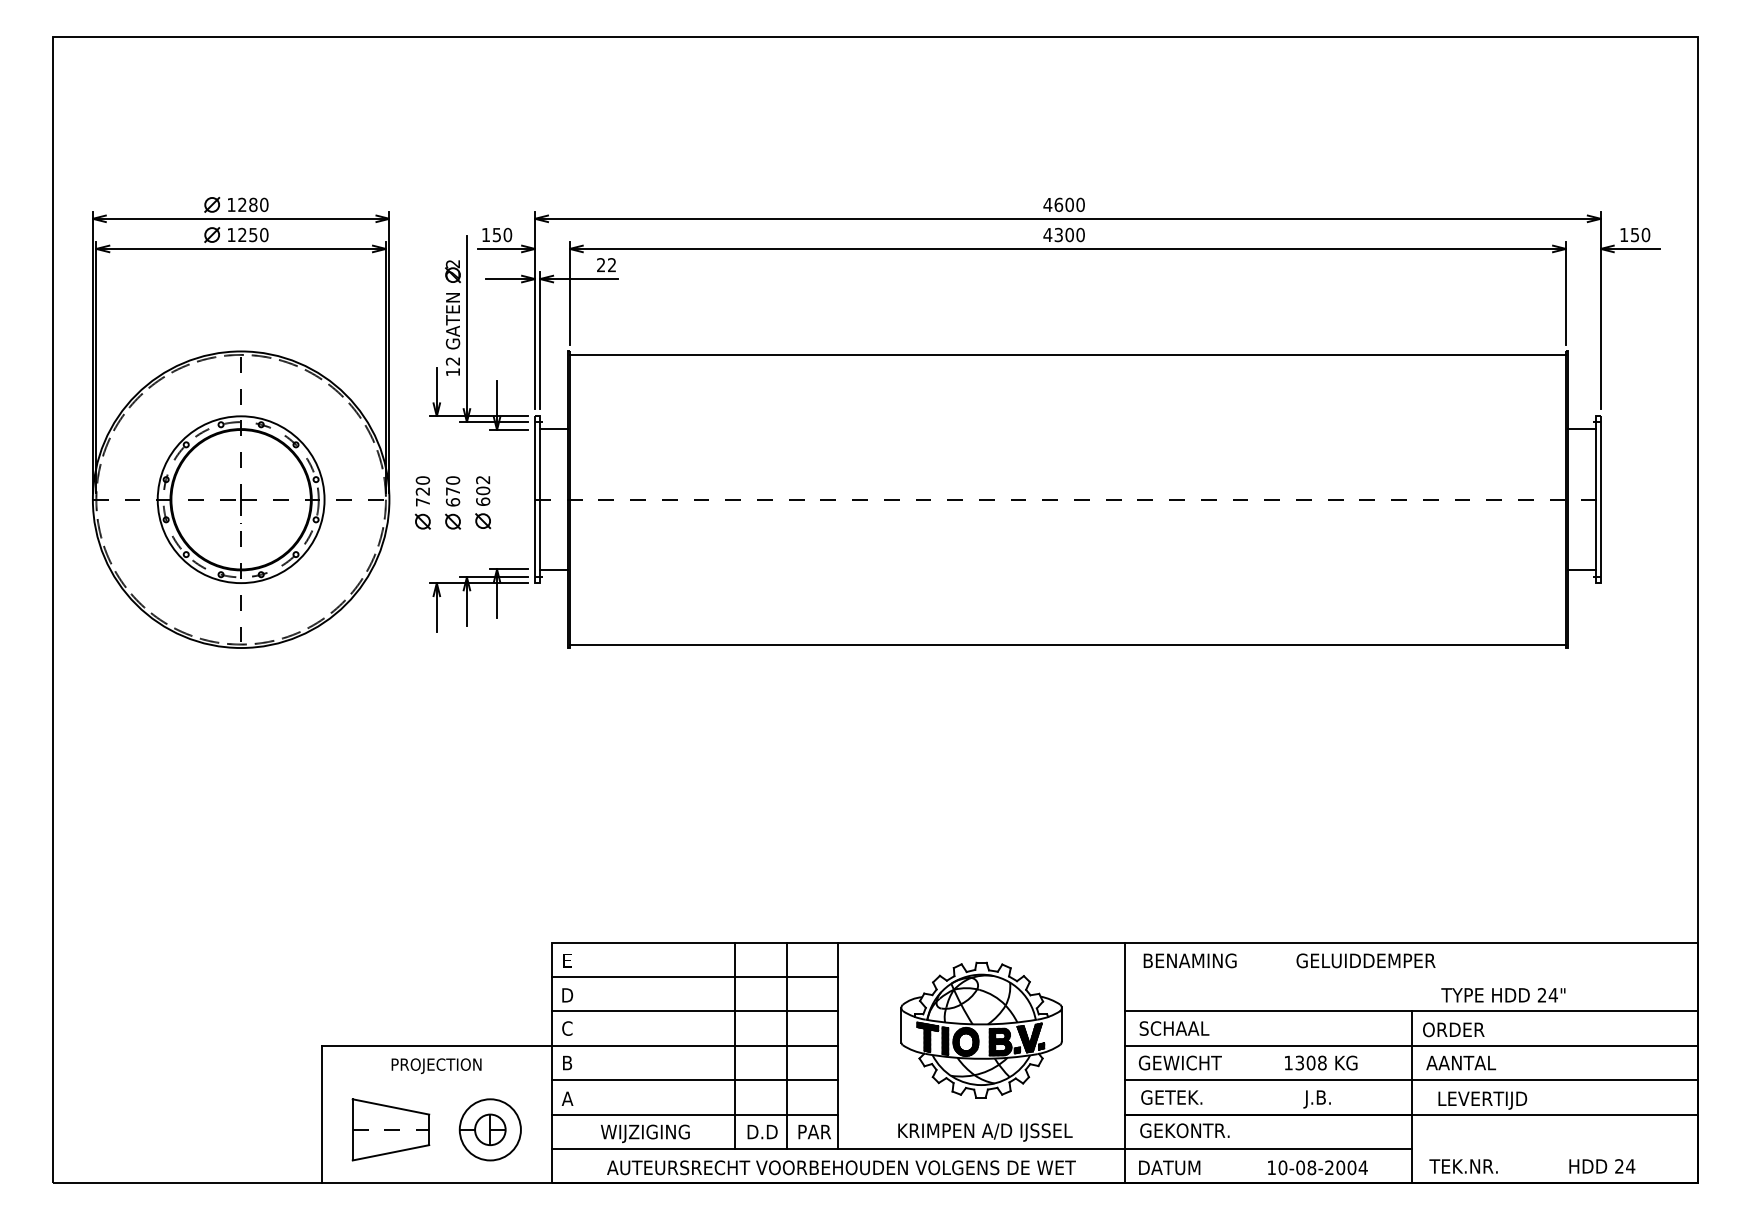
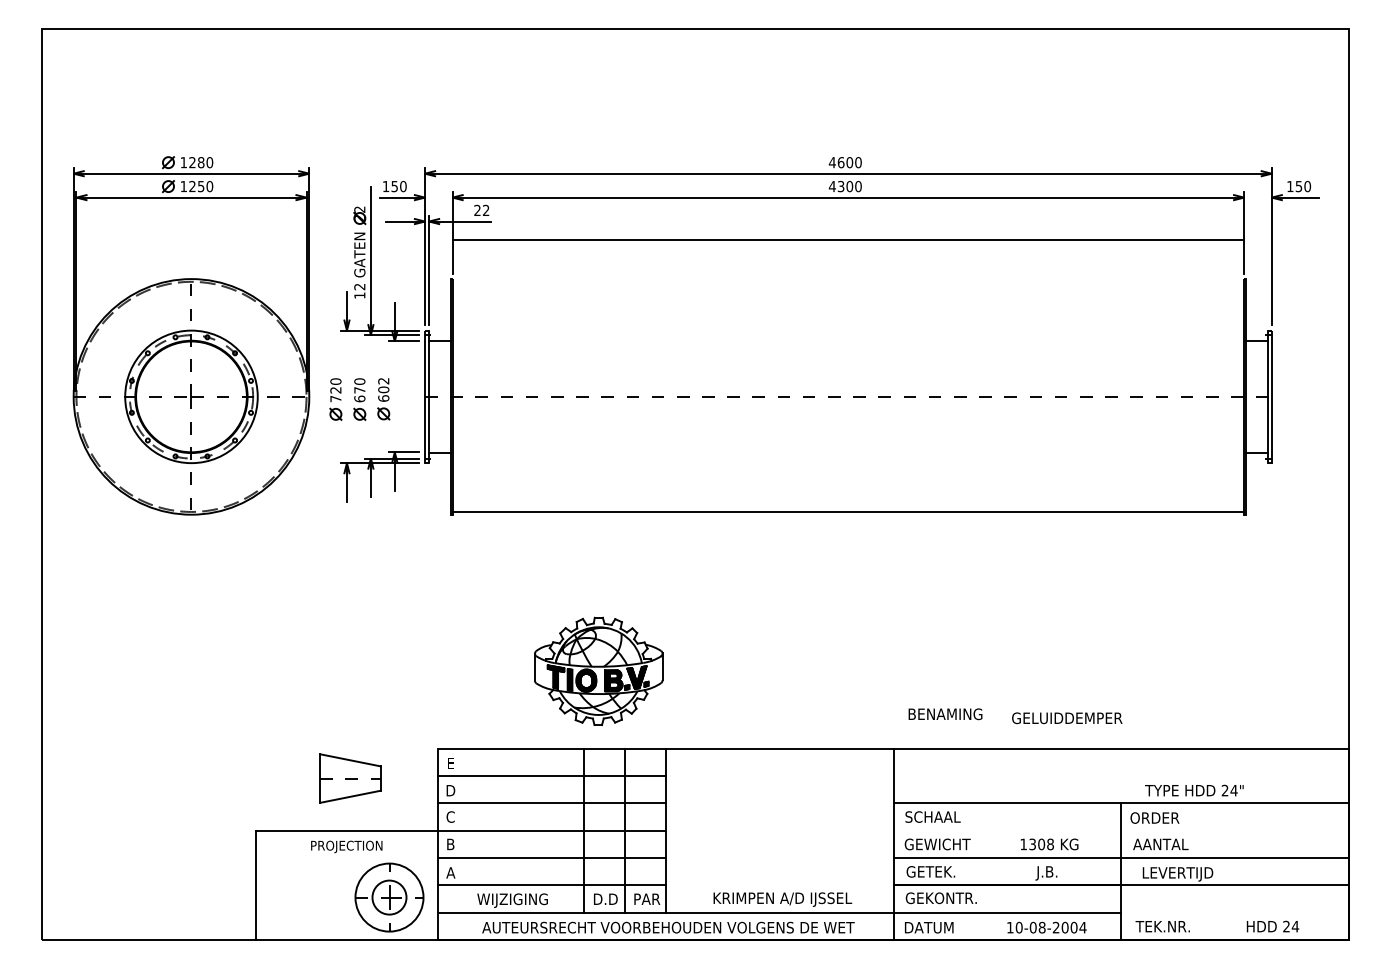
line: (1068, 354) -> (848, 239), moved
text: (1190, 961) -> (945, 714), moved
text: (1366, 961) -> (1067, 718), moved
part: (981, 1029) -> (598, 670), moved
line: (1411, 1045) -> (1121, 830), removed
part: (390, 1129) -> (350, 778), moved
part: (490, 1129) -> (389, 897), size x1.4

